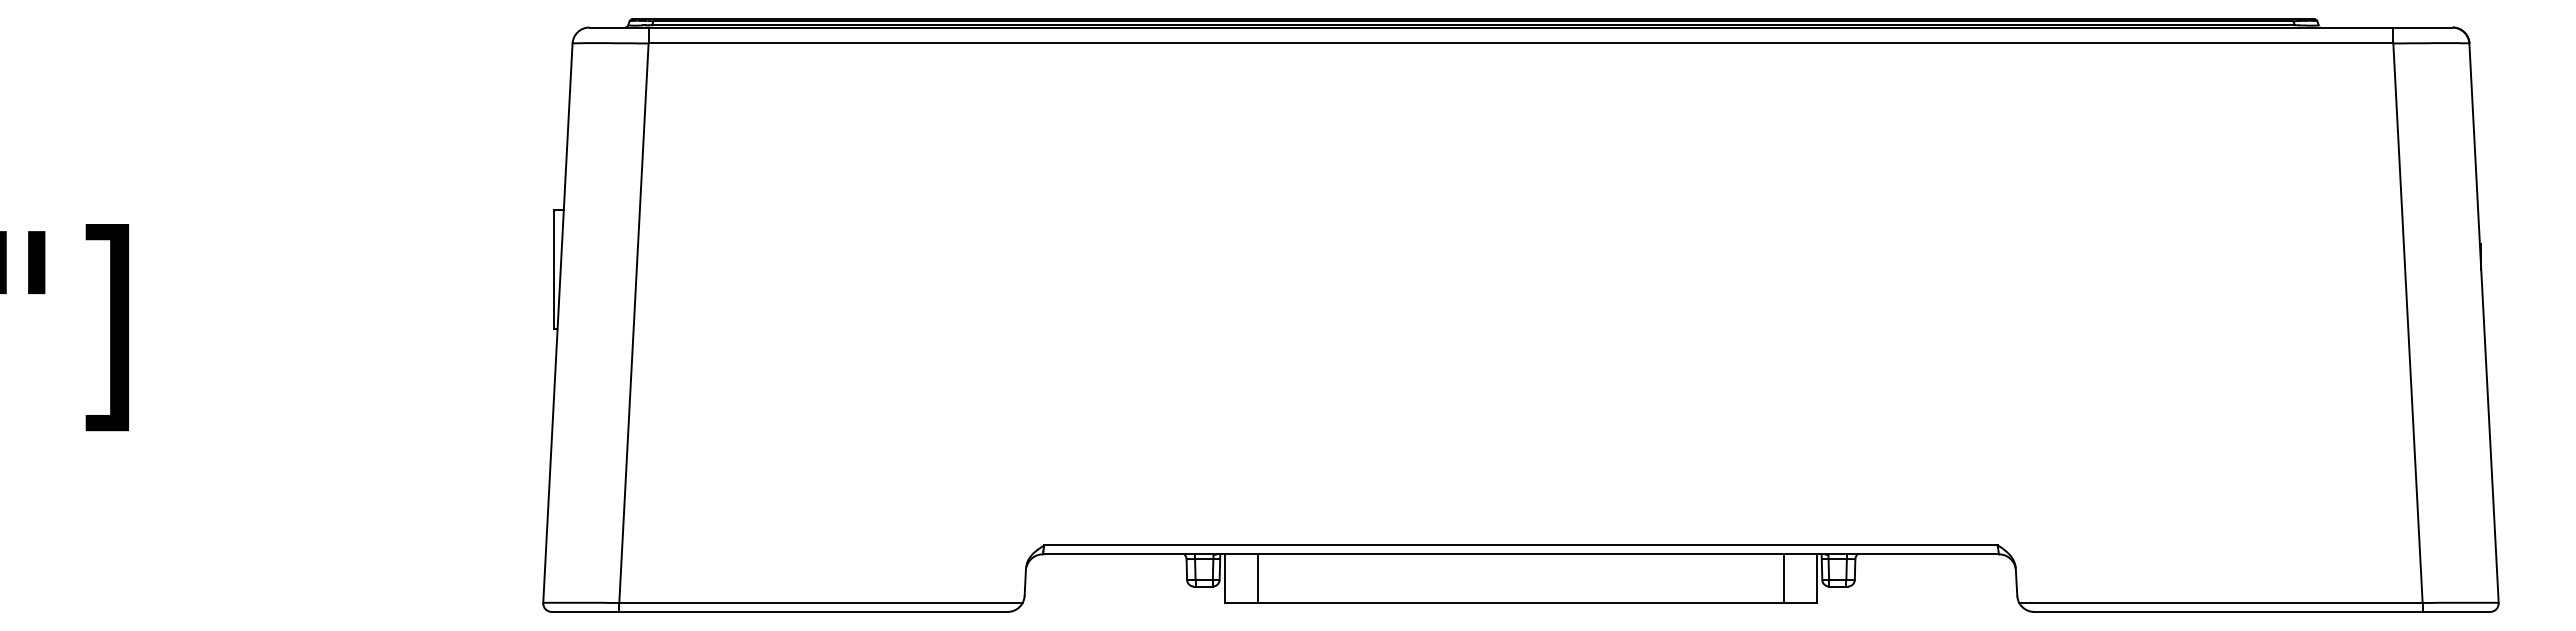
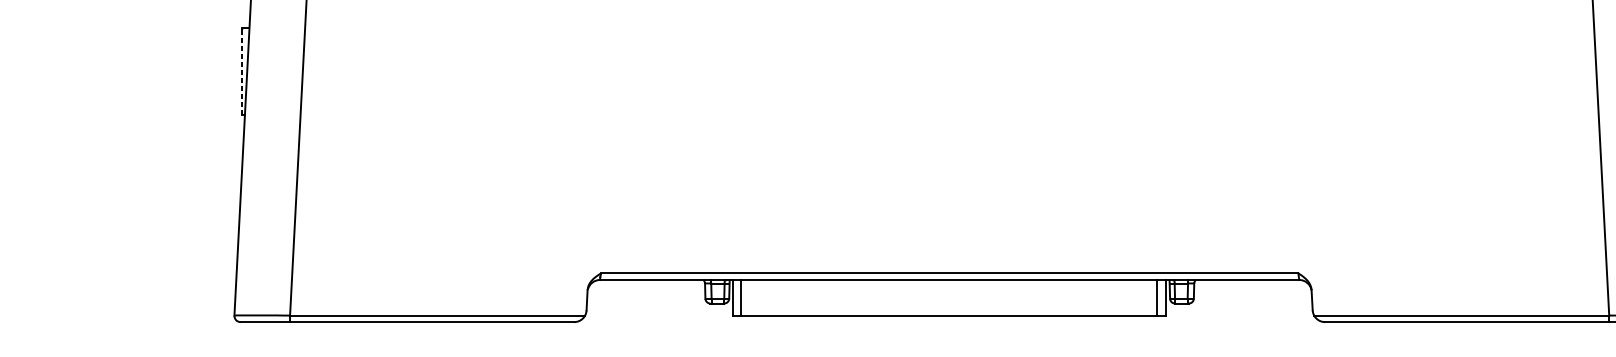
line: (553, 269) -> (241, 71), solid -> dashed
line: (1258, 578) -> (740, 297), moved
line: (1783, 578) -> (1157, 297), moved

